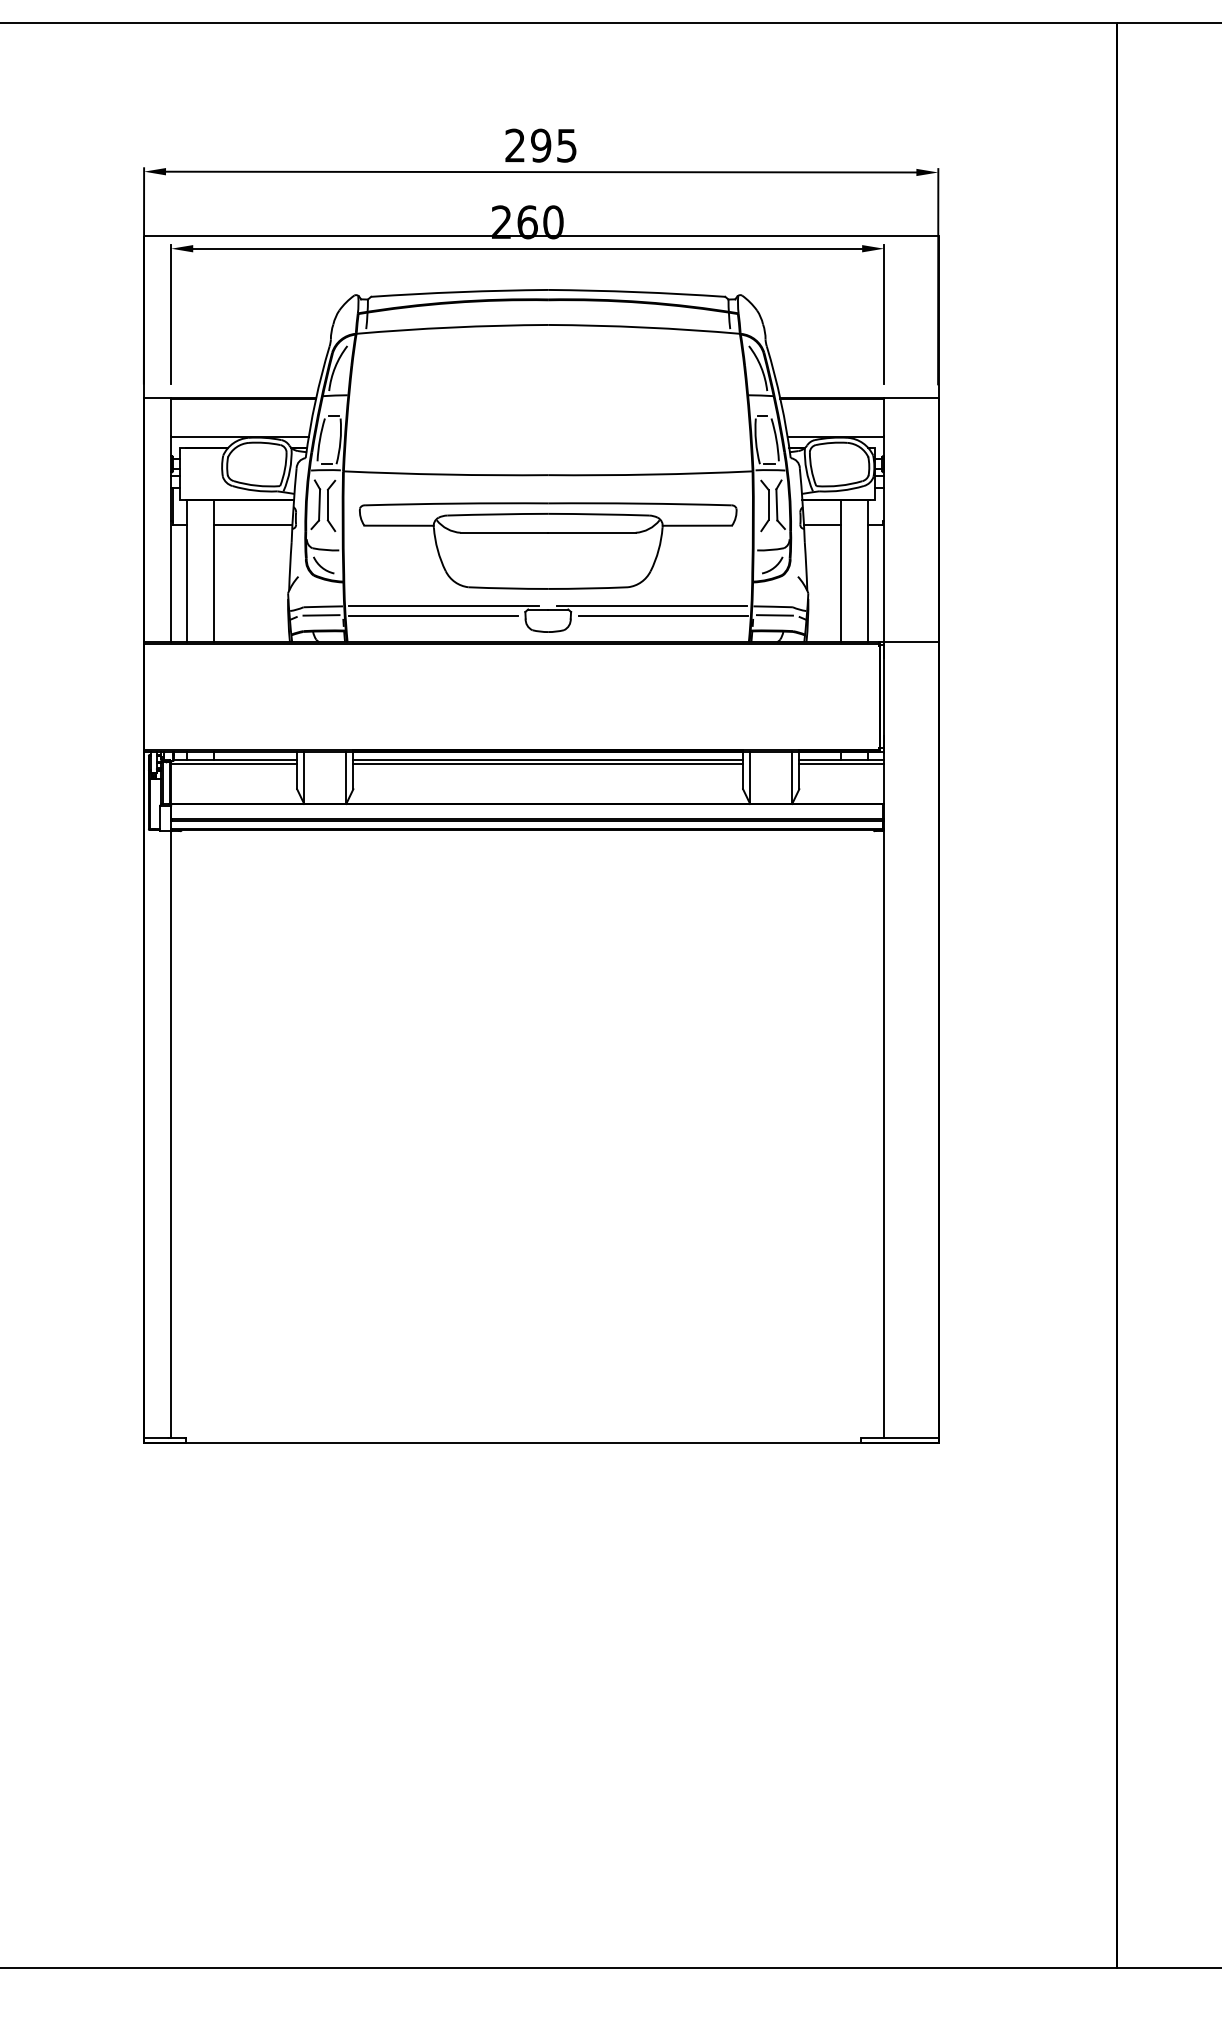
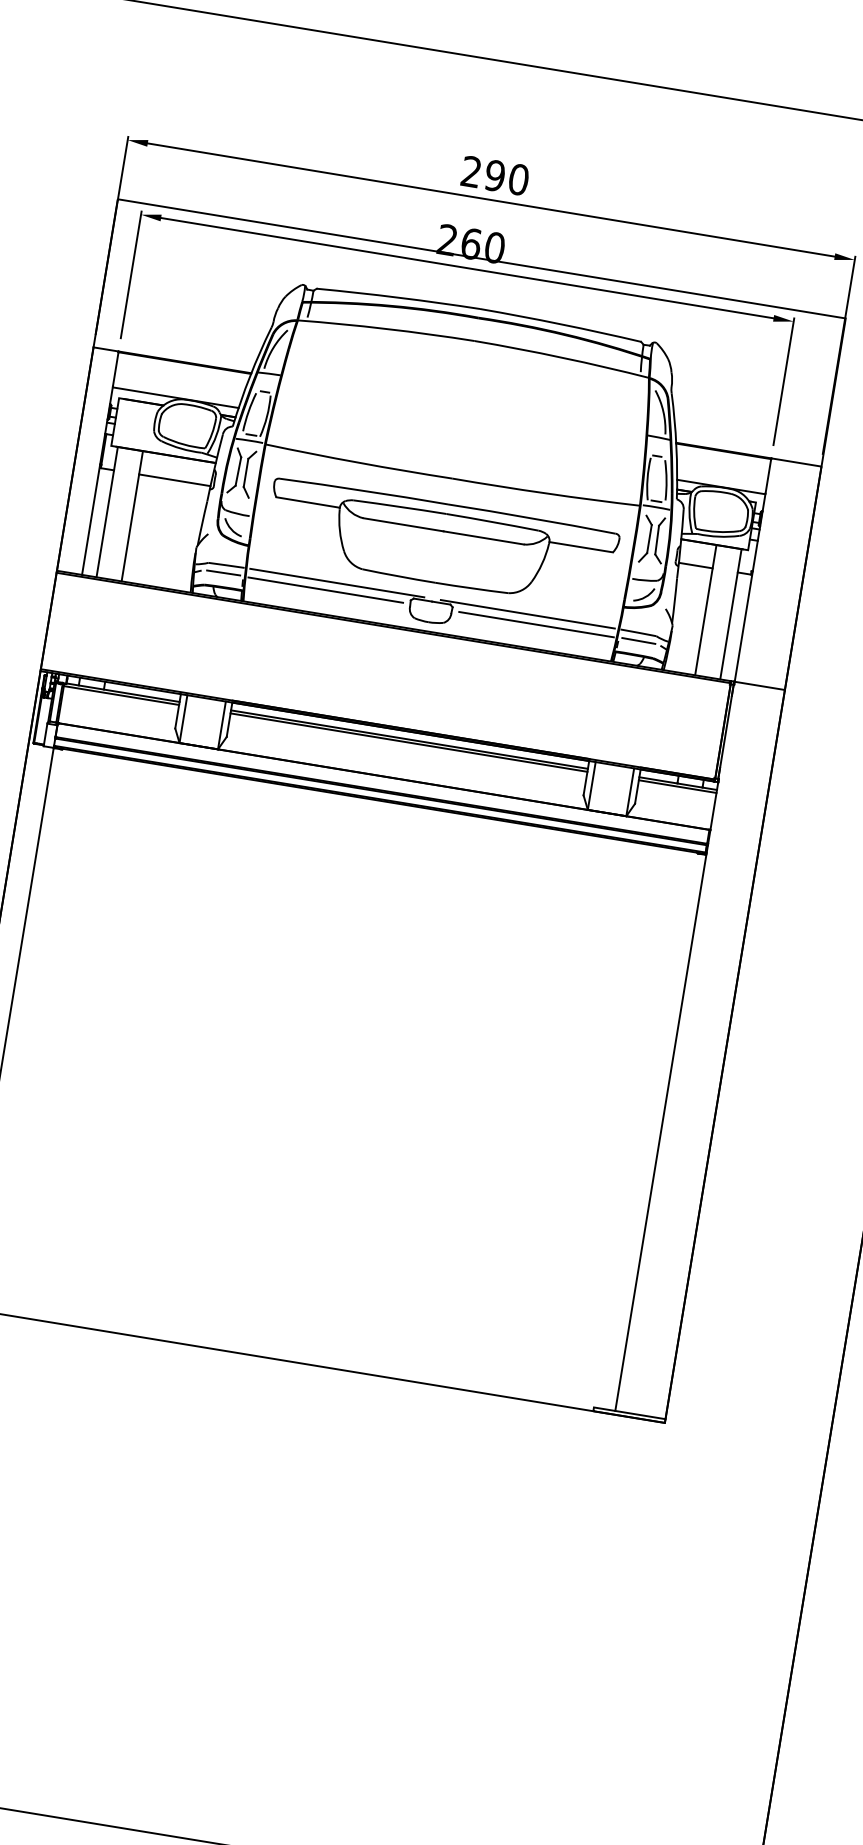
text: (566, 145) -> (518, 179), 295 -> 290

